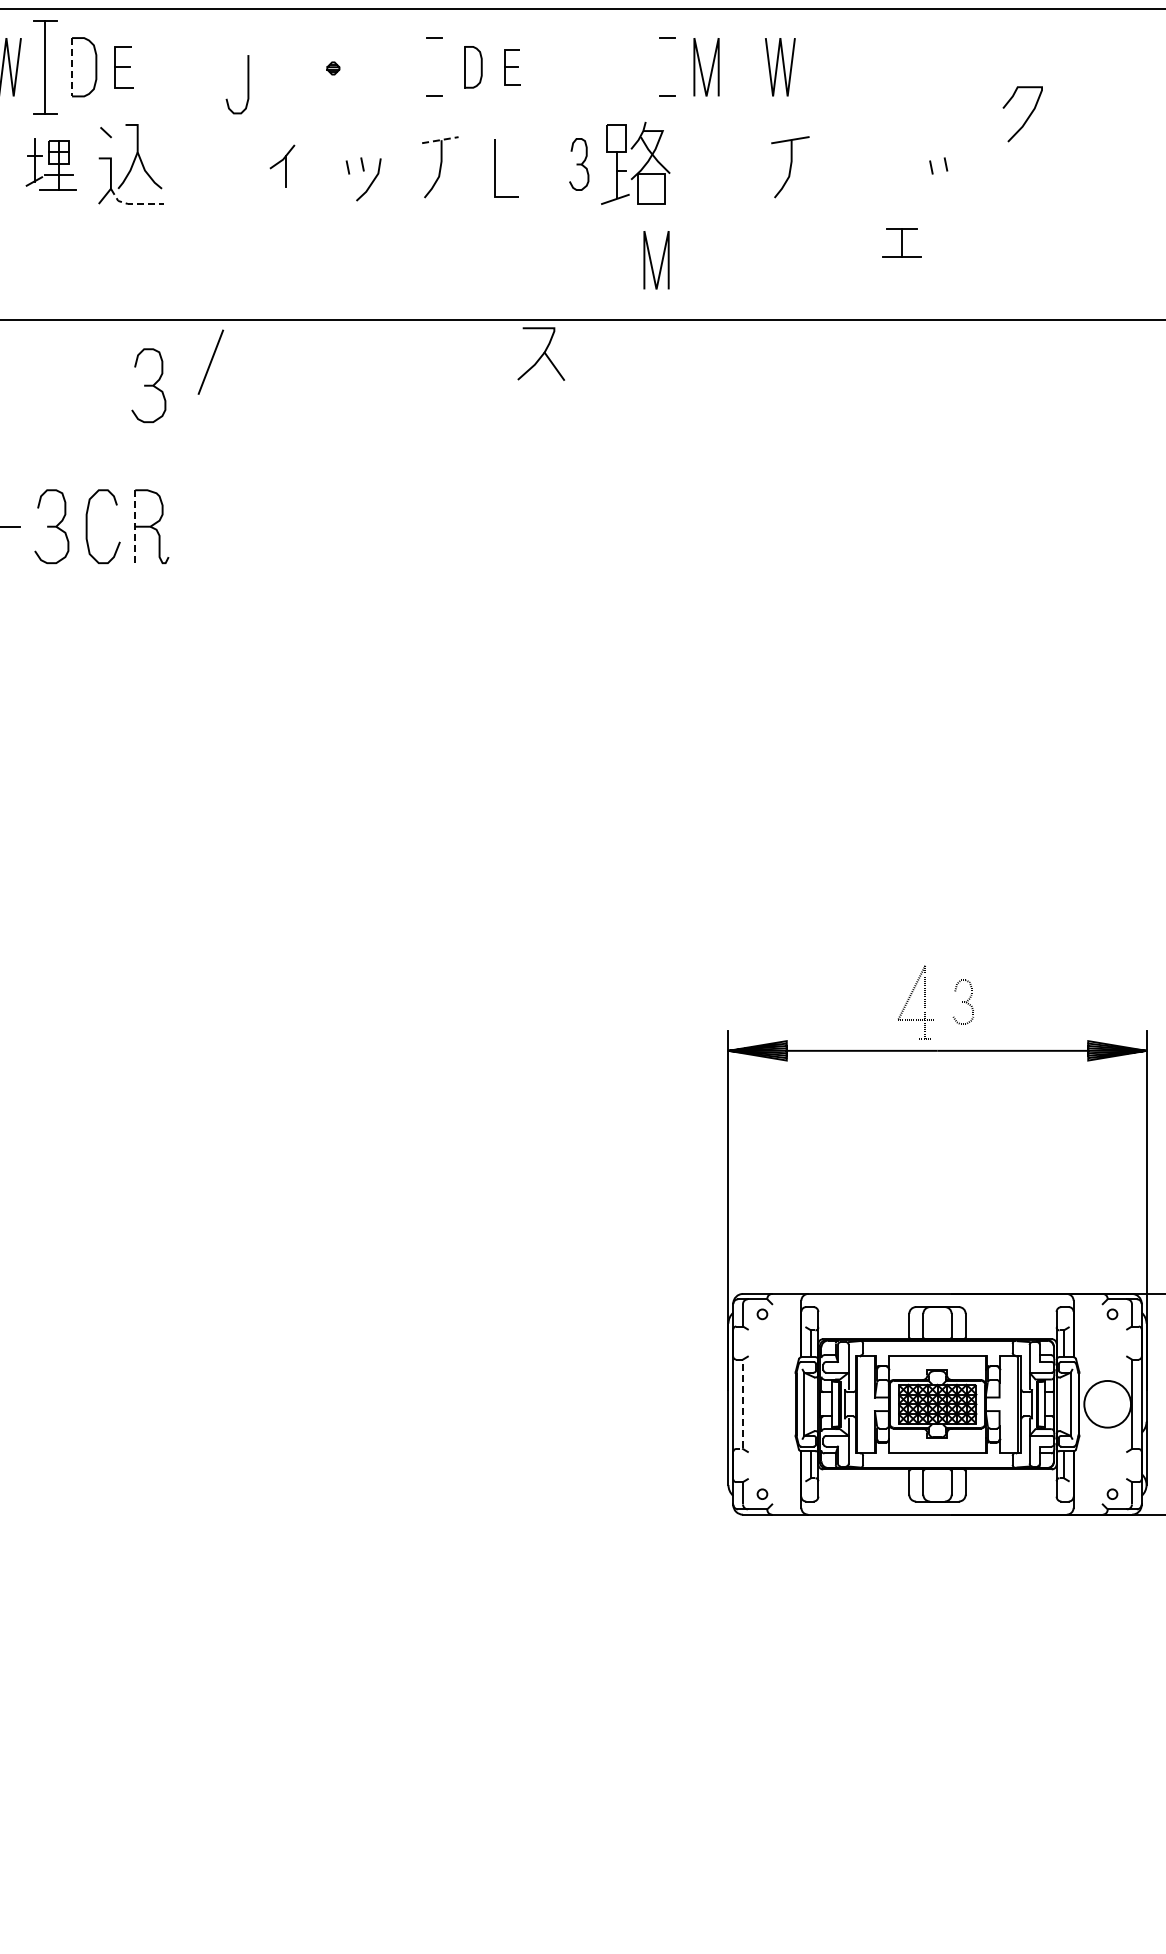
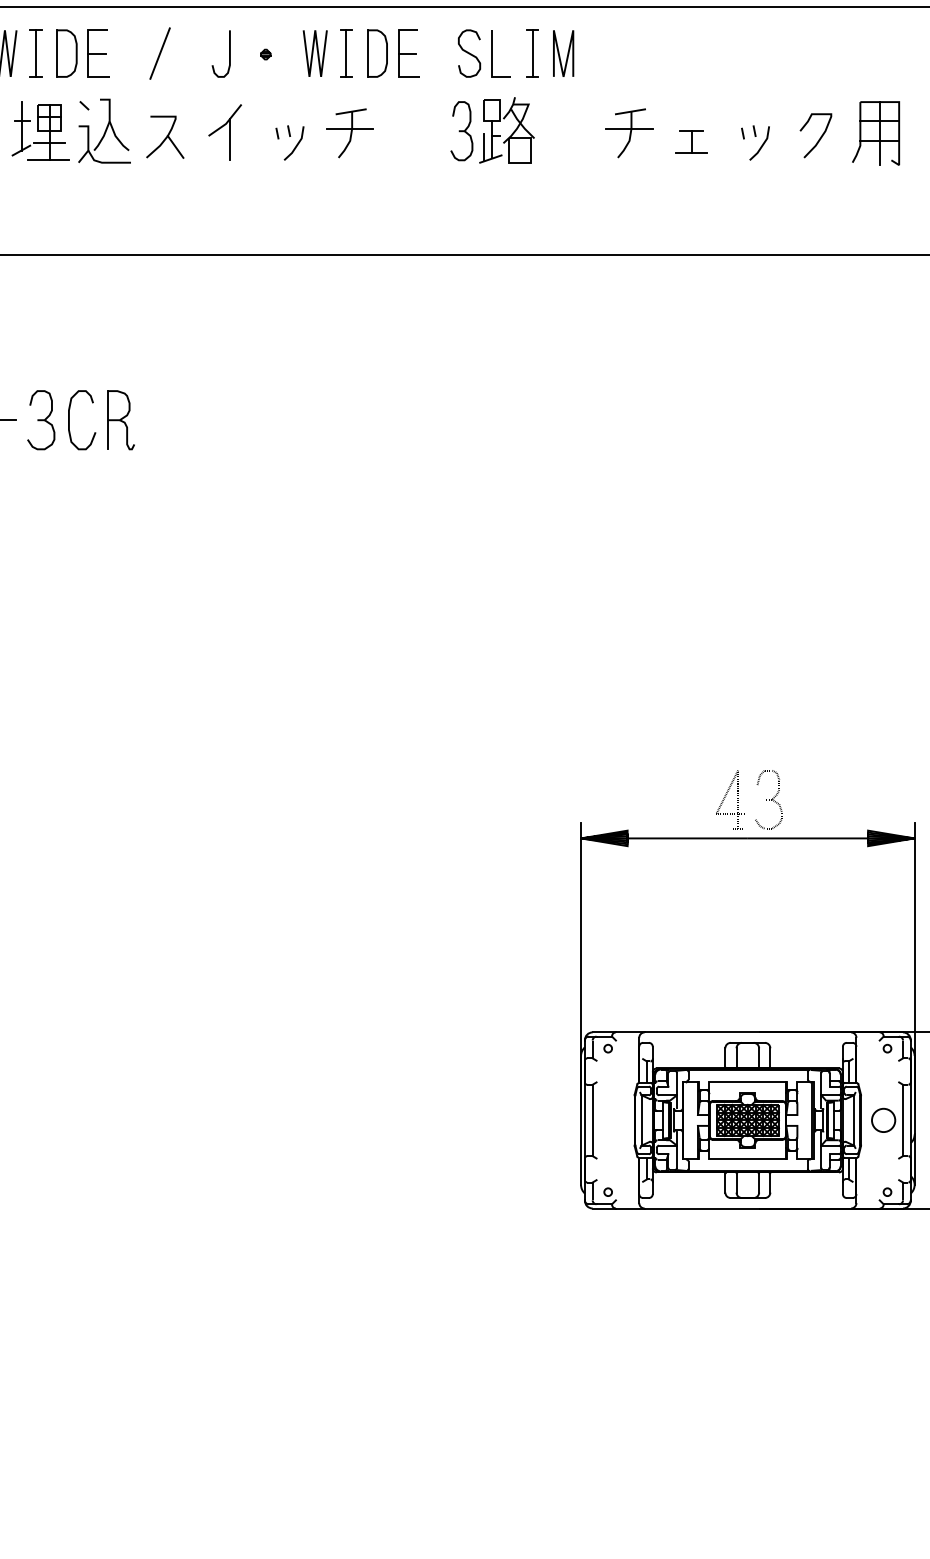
line: (782, 65) -> (316, 52), moved
part: (45, 66) -> (36, 53), size x0.62
part: (123, 66) -> (98, 53), size x1.43
part: (512, 66) -> (408, 53), size x1.67
line: (72, 67) -> (57, 53), dashed -> solid
line: (434, 67) -> (346, 53), added
part: (473, 67) -> (377, 53), size x1.43
curve: (588, 67) -> (469, 53), added
line: (667, 67) -> (532, 53), added
curve: (247, 84) -> (229, 53), moved
curve: (1026, 118) -> (818, 139), moved
line: (440, 140) -> (351, 112), dashed -> solid
line: (438, 161) -> (349, 128), added
line: (789, 161) -> (629, 128), added
part: (51, 164) -> (40, 131), size x1.43
part: (579, 164) -> (462, 131), size x1.43
part: (282, 165) -> (225, 132), size x1.67
part: (1097, 167) -> (875, 133), added
line: (495, 168) -> (492, 53), moved
line: (954, 182) -> (761, 145), added
line: (606, 183) -> (483, 146), added
line: (132, 204) -> (105, 163), dashed -> solid
part: (901, 242) -> (691, 141), moved
line: (651, 260) -> (519, 207), removed
part: (540, 353) -> (164, 136), moved
line: (210, 361) -> (159, 53), moved
part: (148, 385) -> (118, 307), removed
line: (135, 527) -> (107, 420), dashed -> solid
part: (963, 1002) -> (768, 799), size x1.67
circle: (1107, 1403) -> (883, 1119), size x0.62
line: (743, 1404) -> (593, 1120), dashed -> solid

